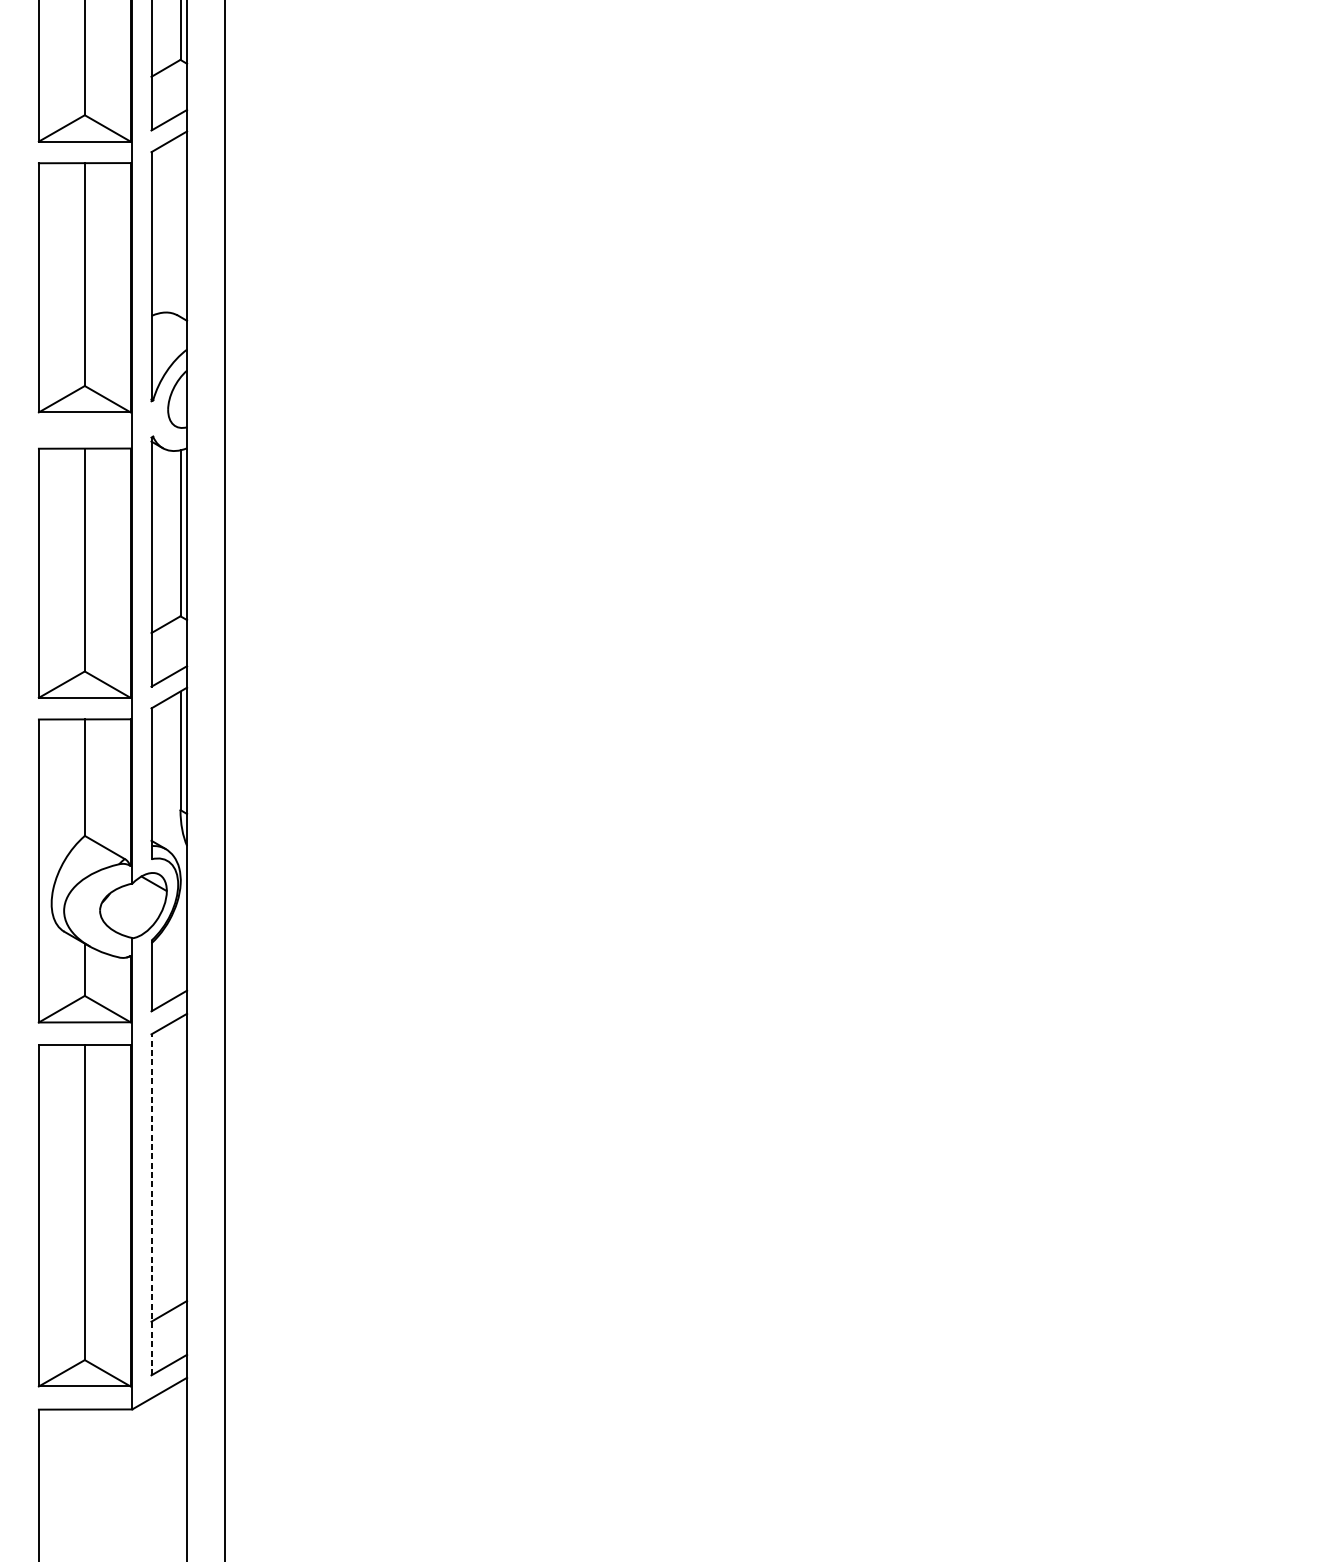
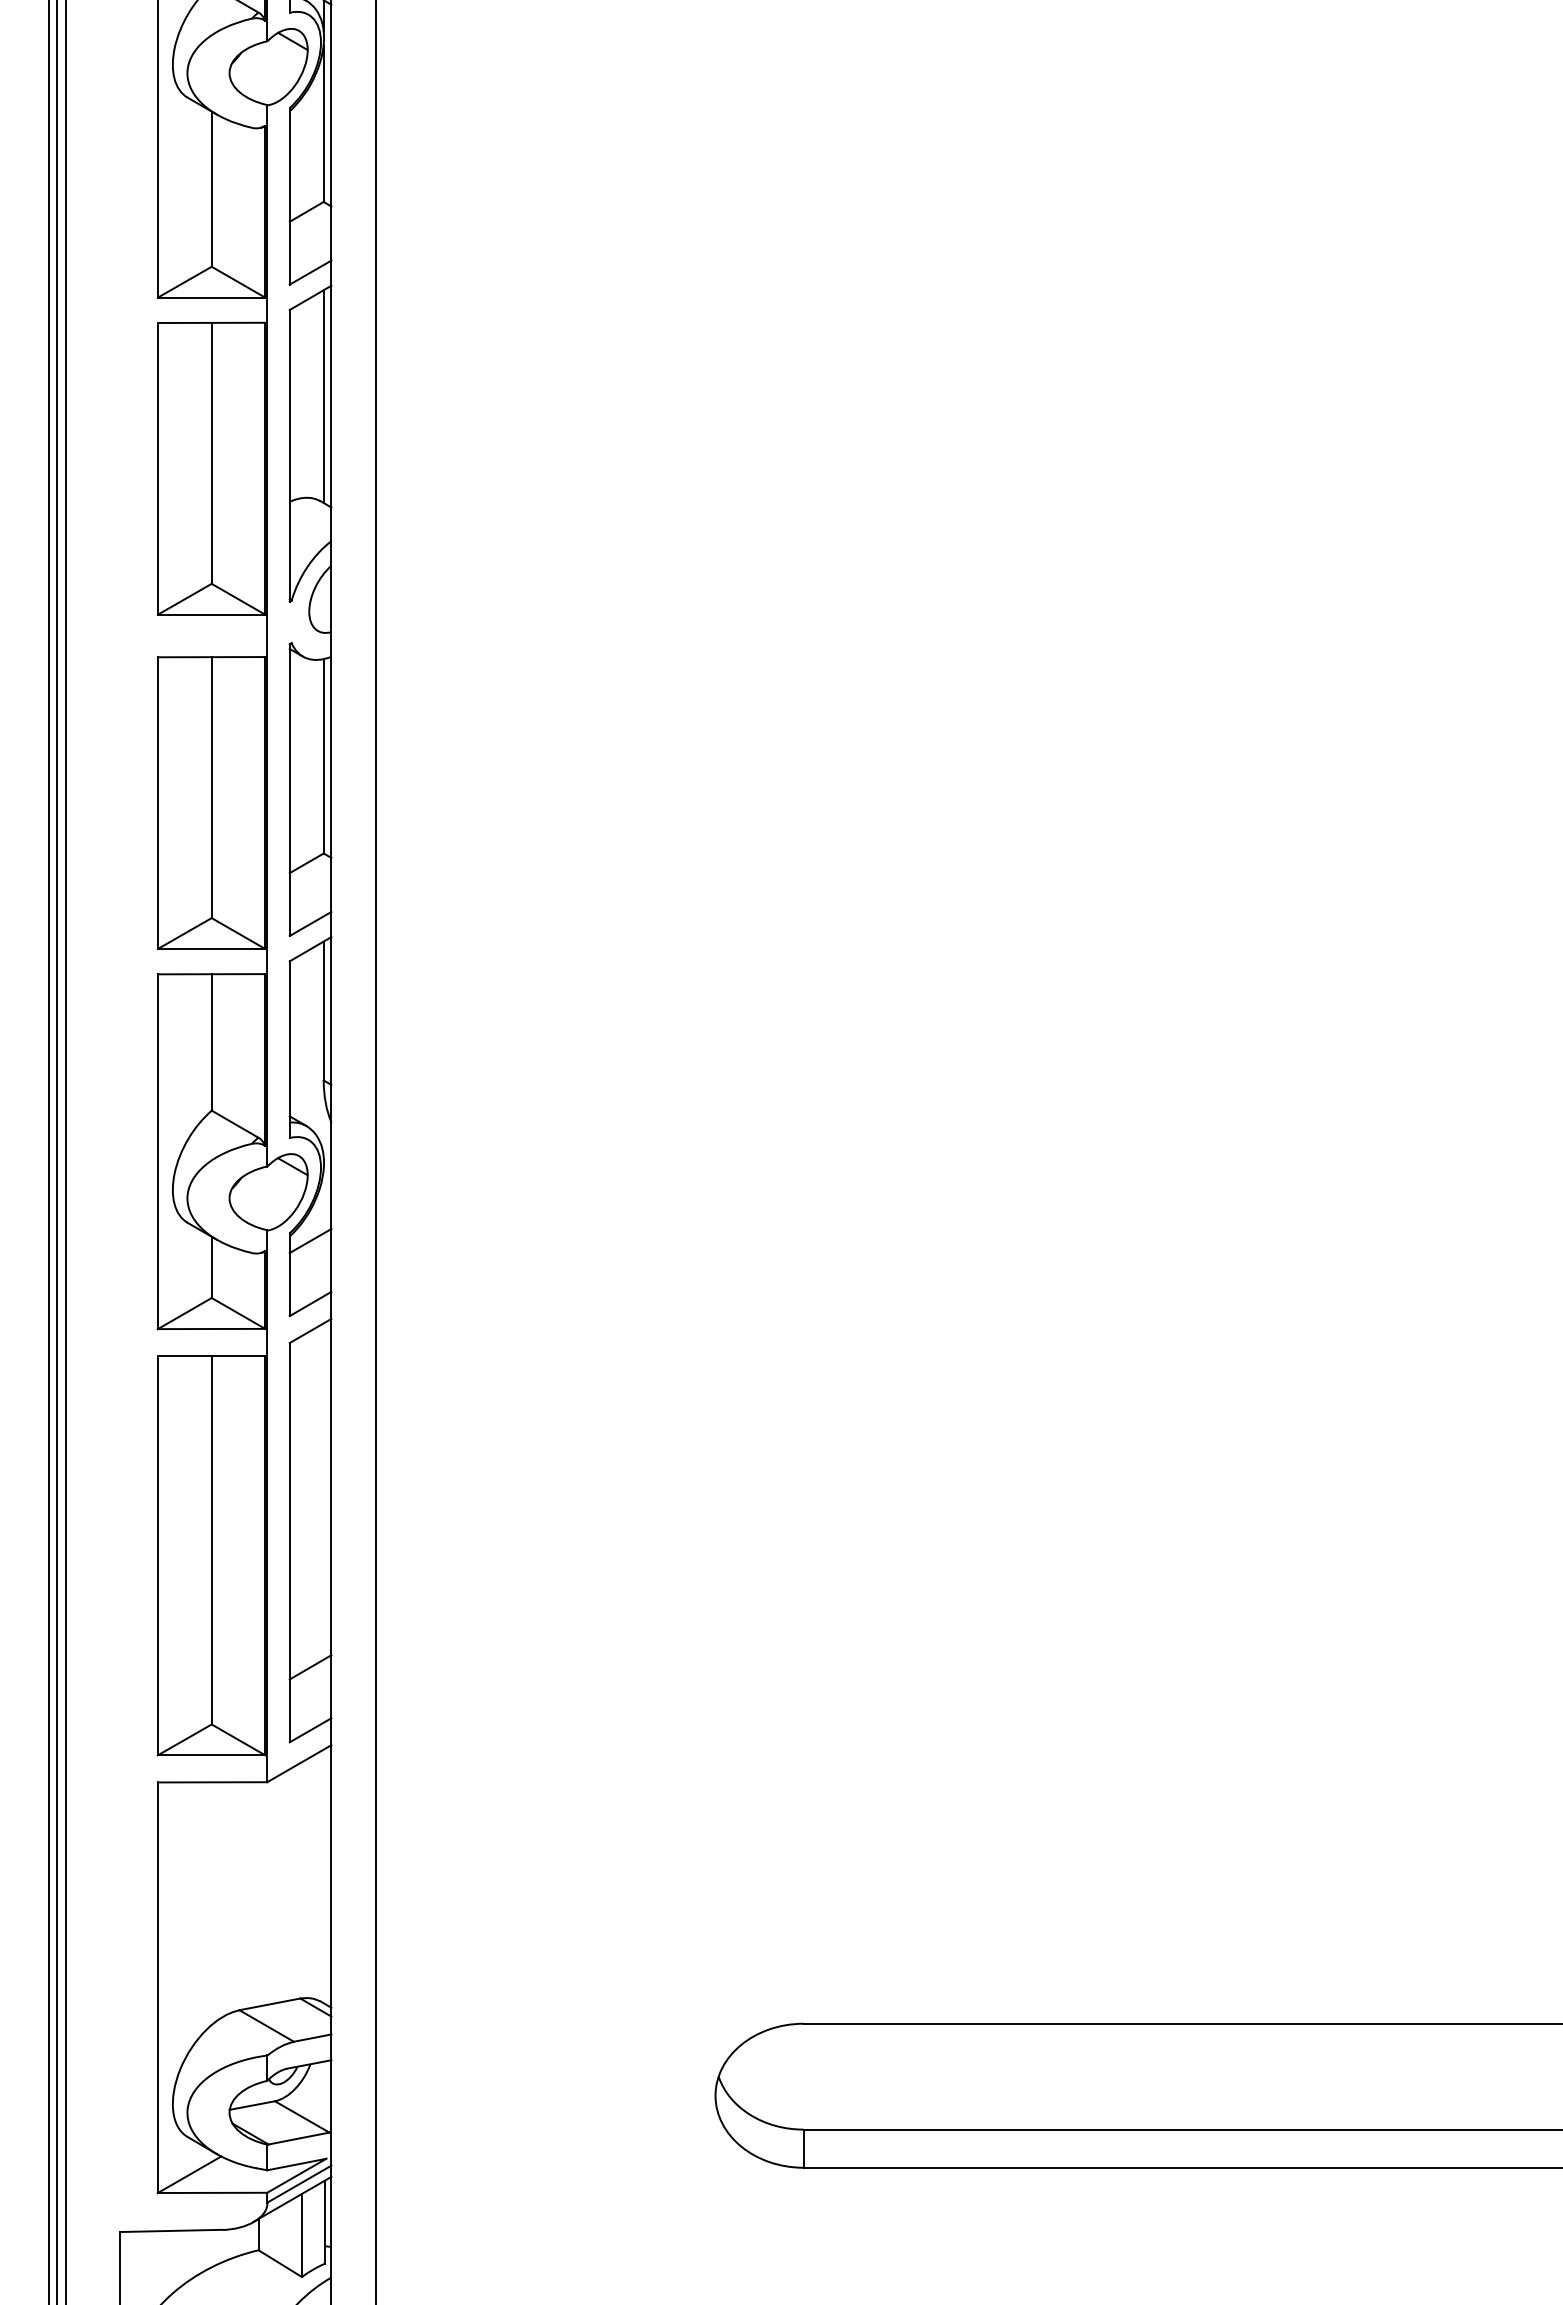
line: (180, 226) -> (323, 396), added
line: (169, 947) -> (310, 1241), added
line: (151, 1204) -> (289, 1542), dashed -> solid

